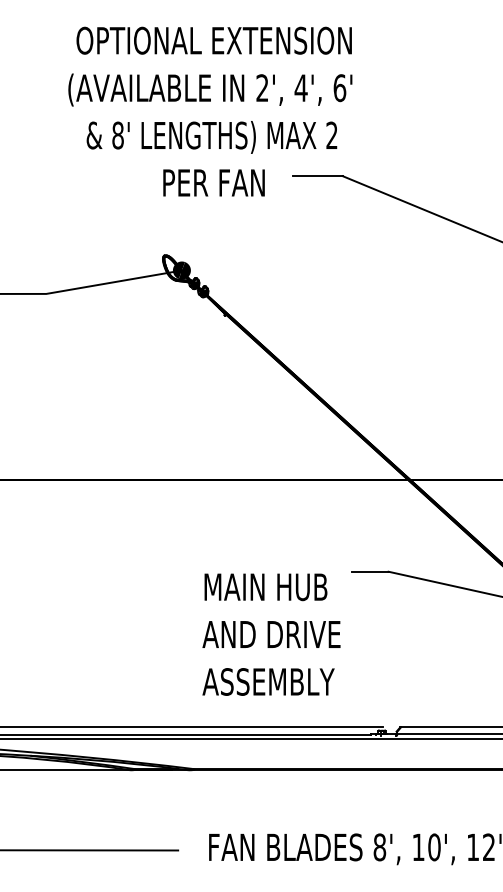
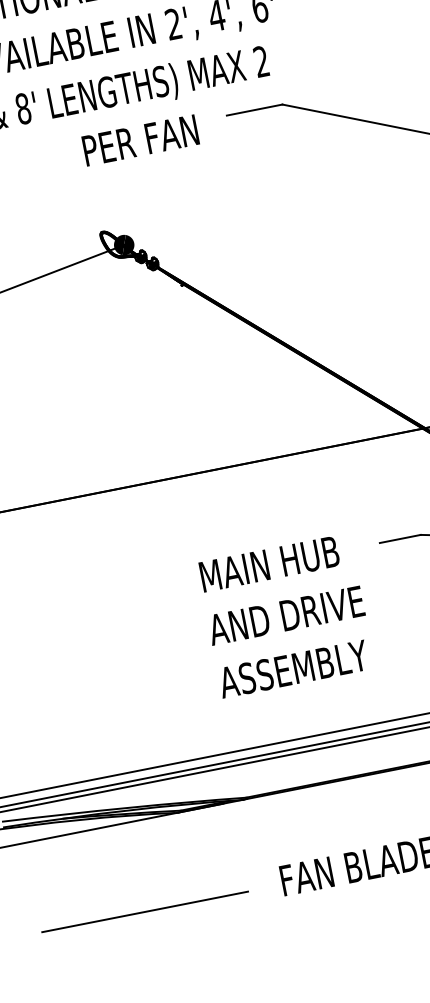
text: (271, 634) -> (286, 615), moved

